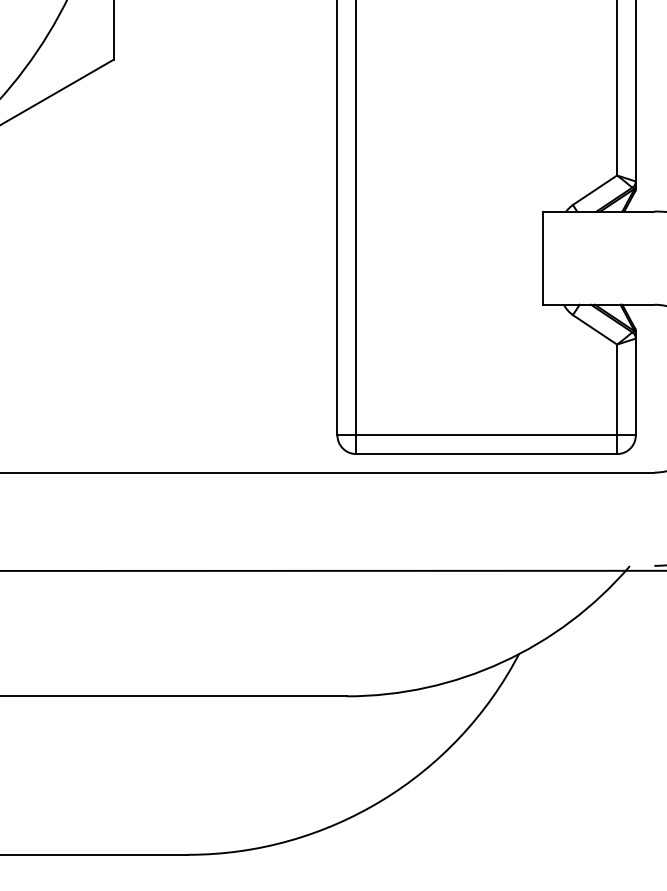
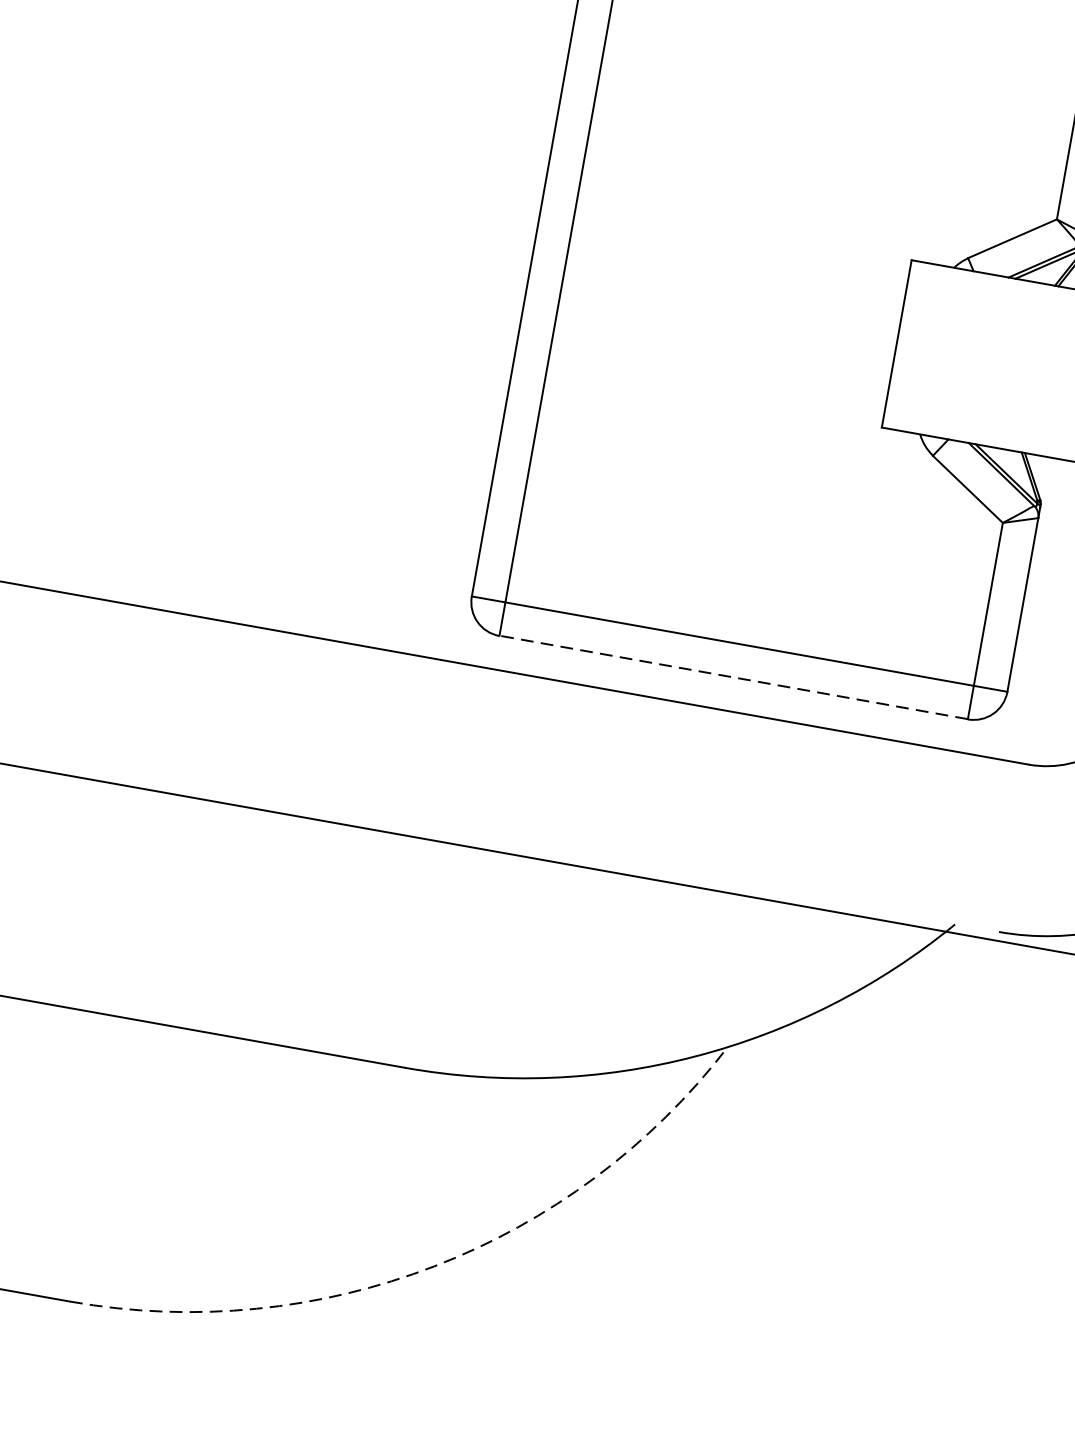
line: (486, 453) -> (733, 676), solid -> dashed
arc: (381, 800) -> (434, 1265), solid -> dashed

